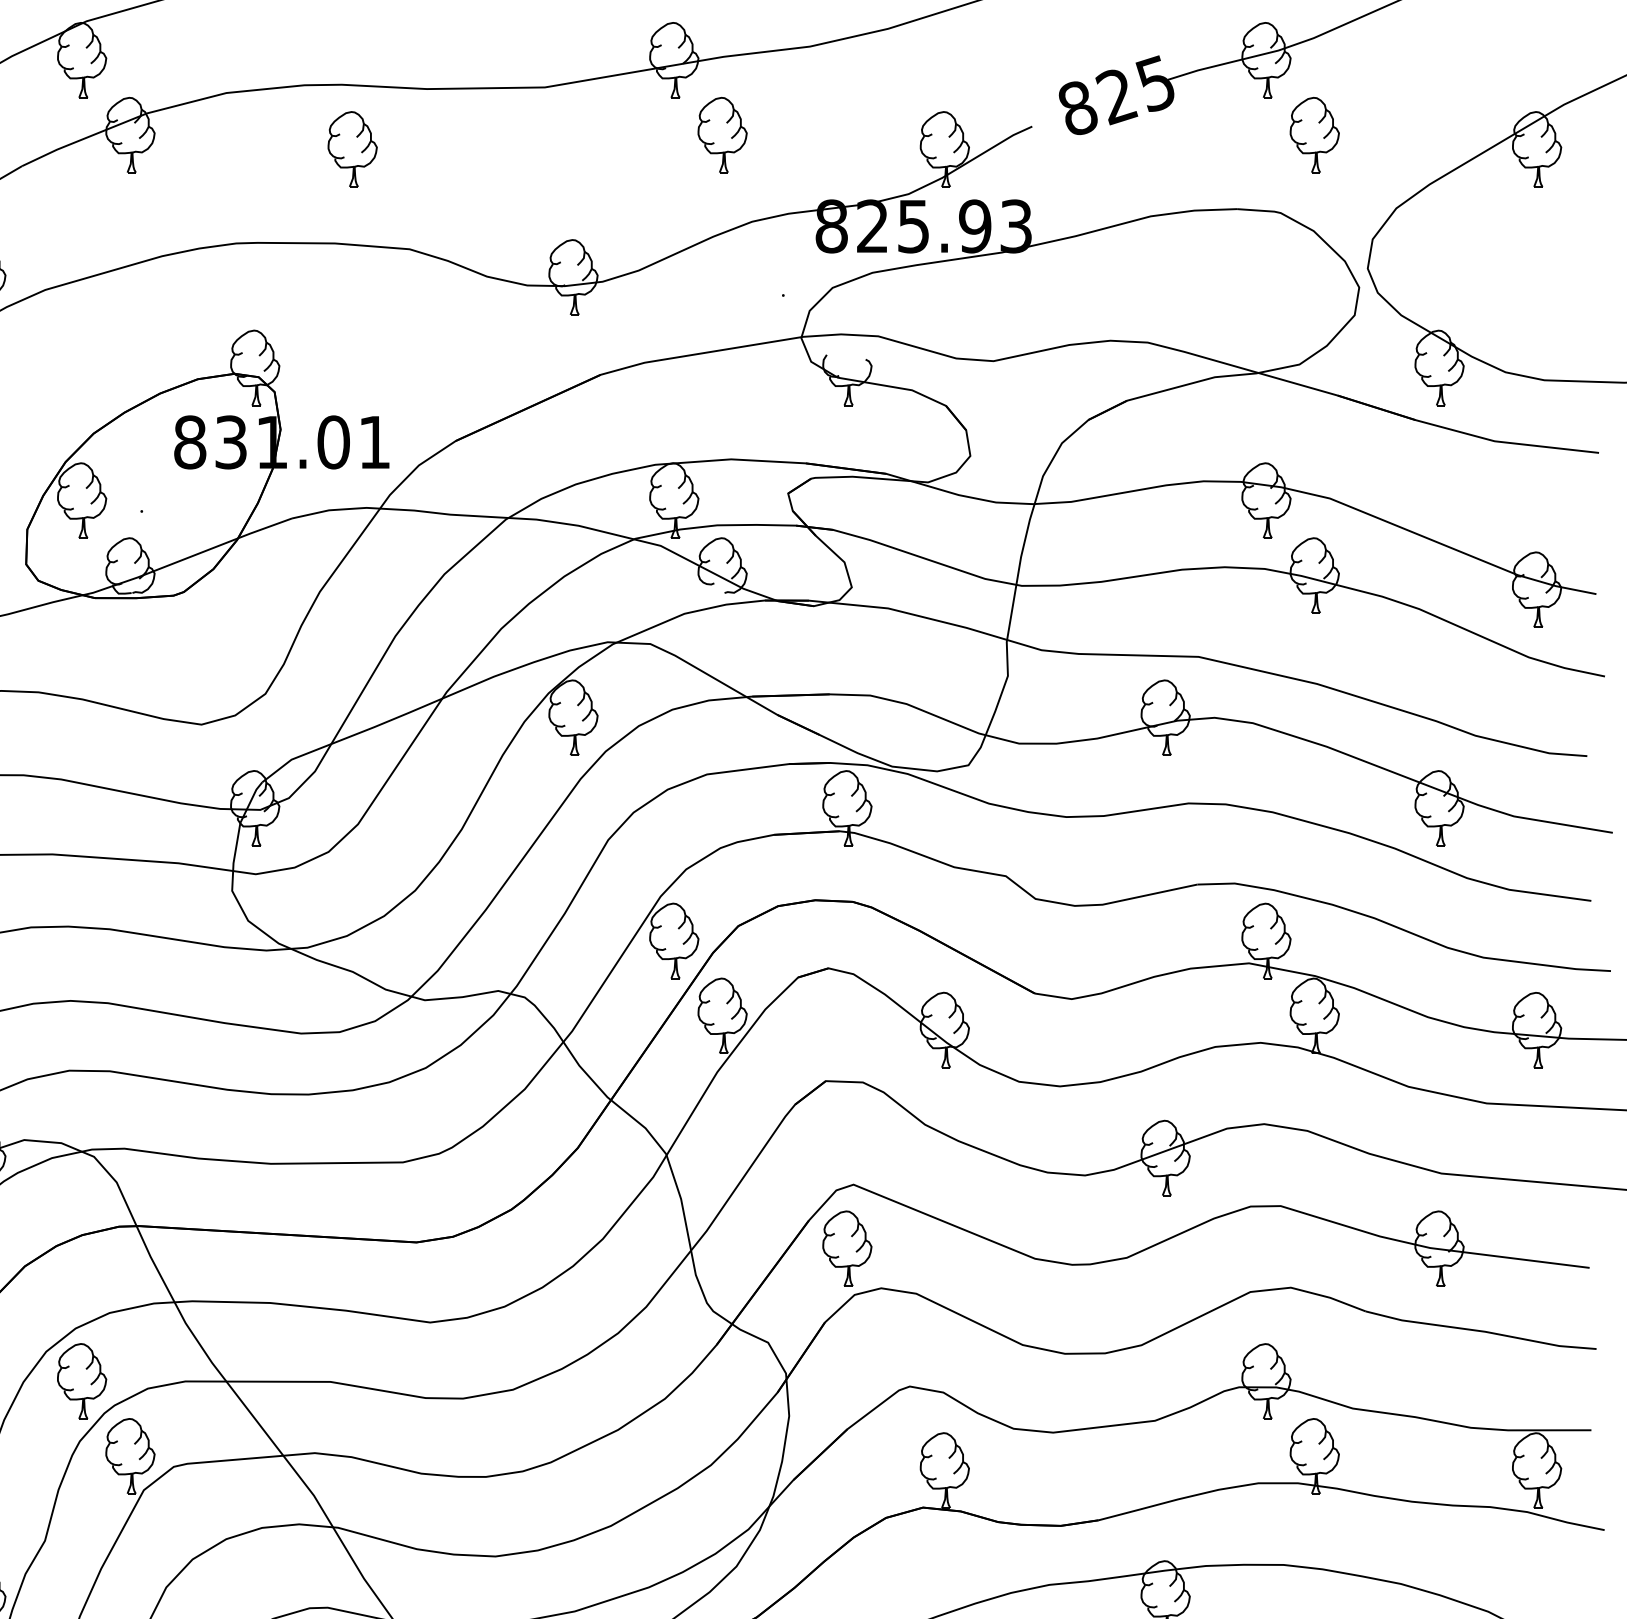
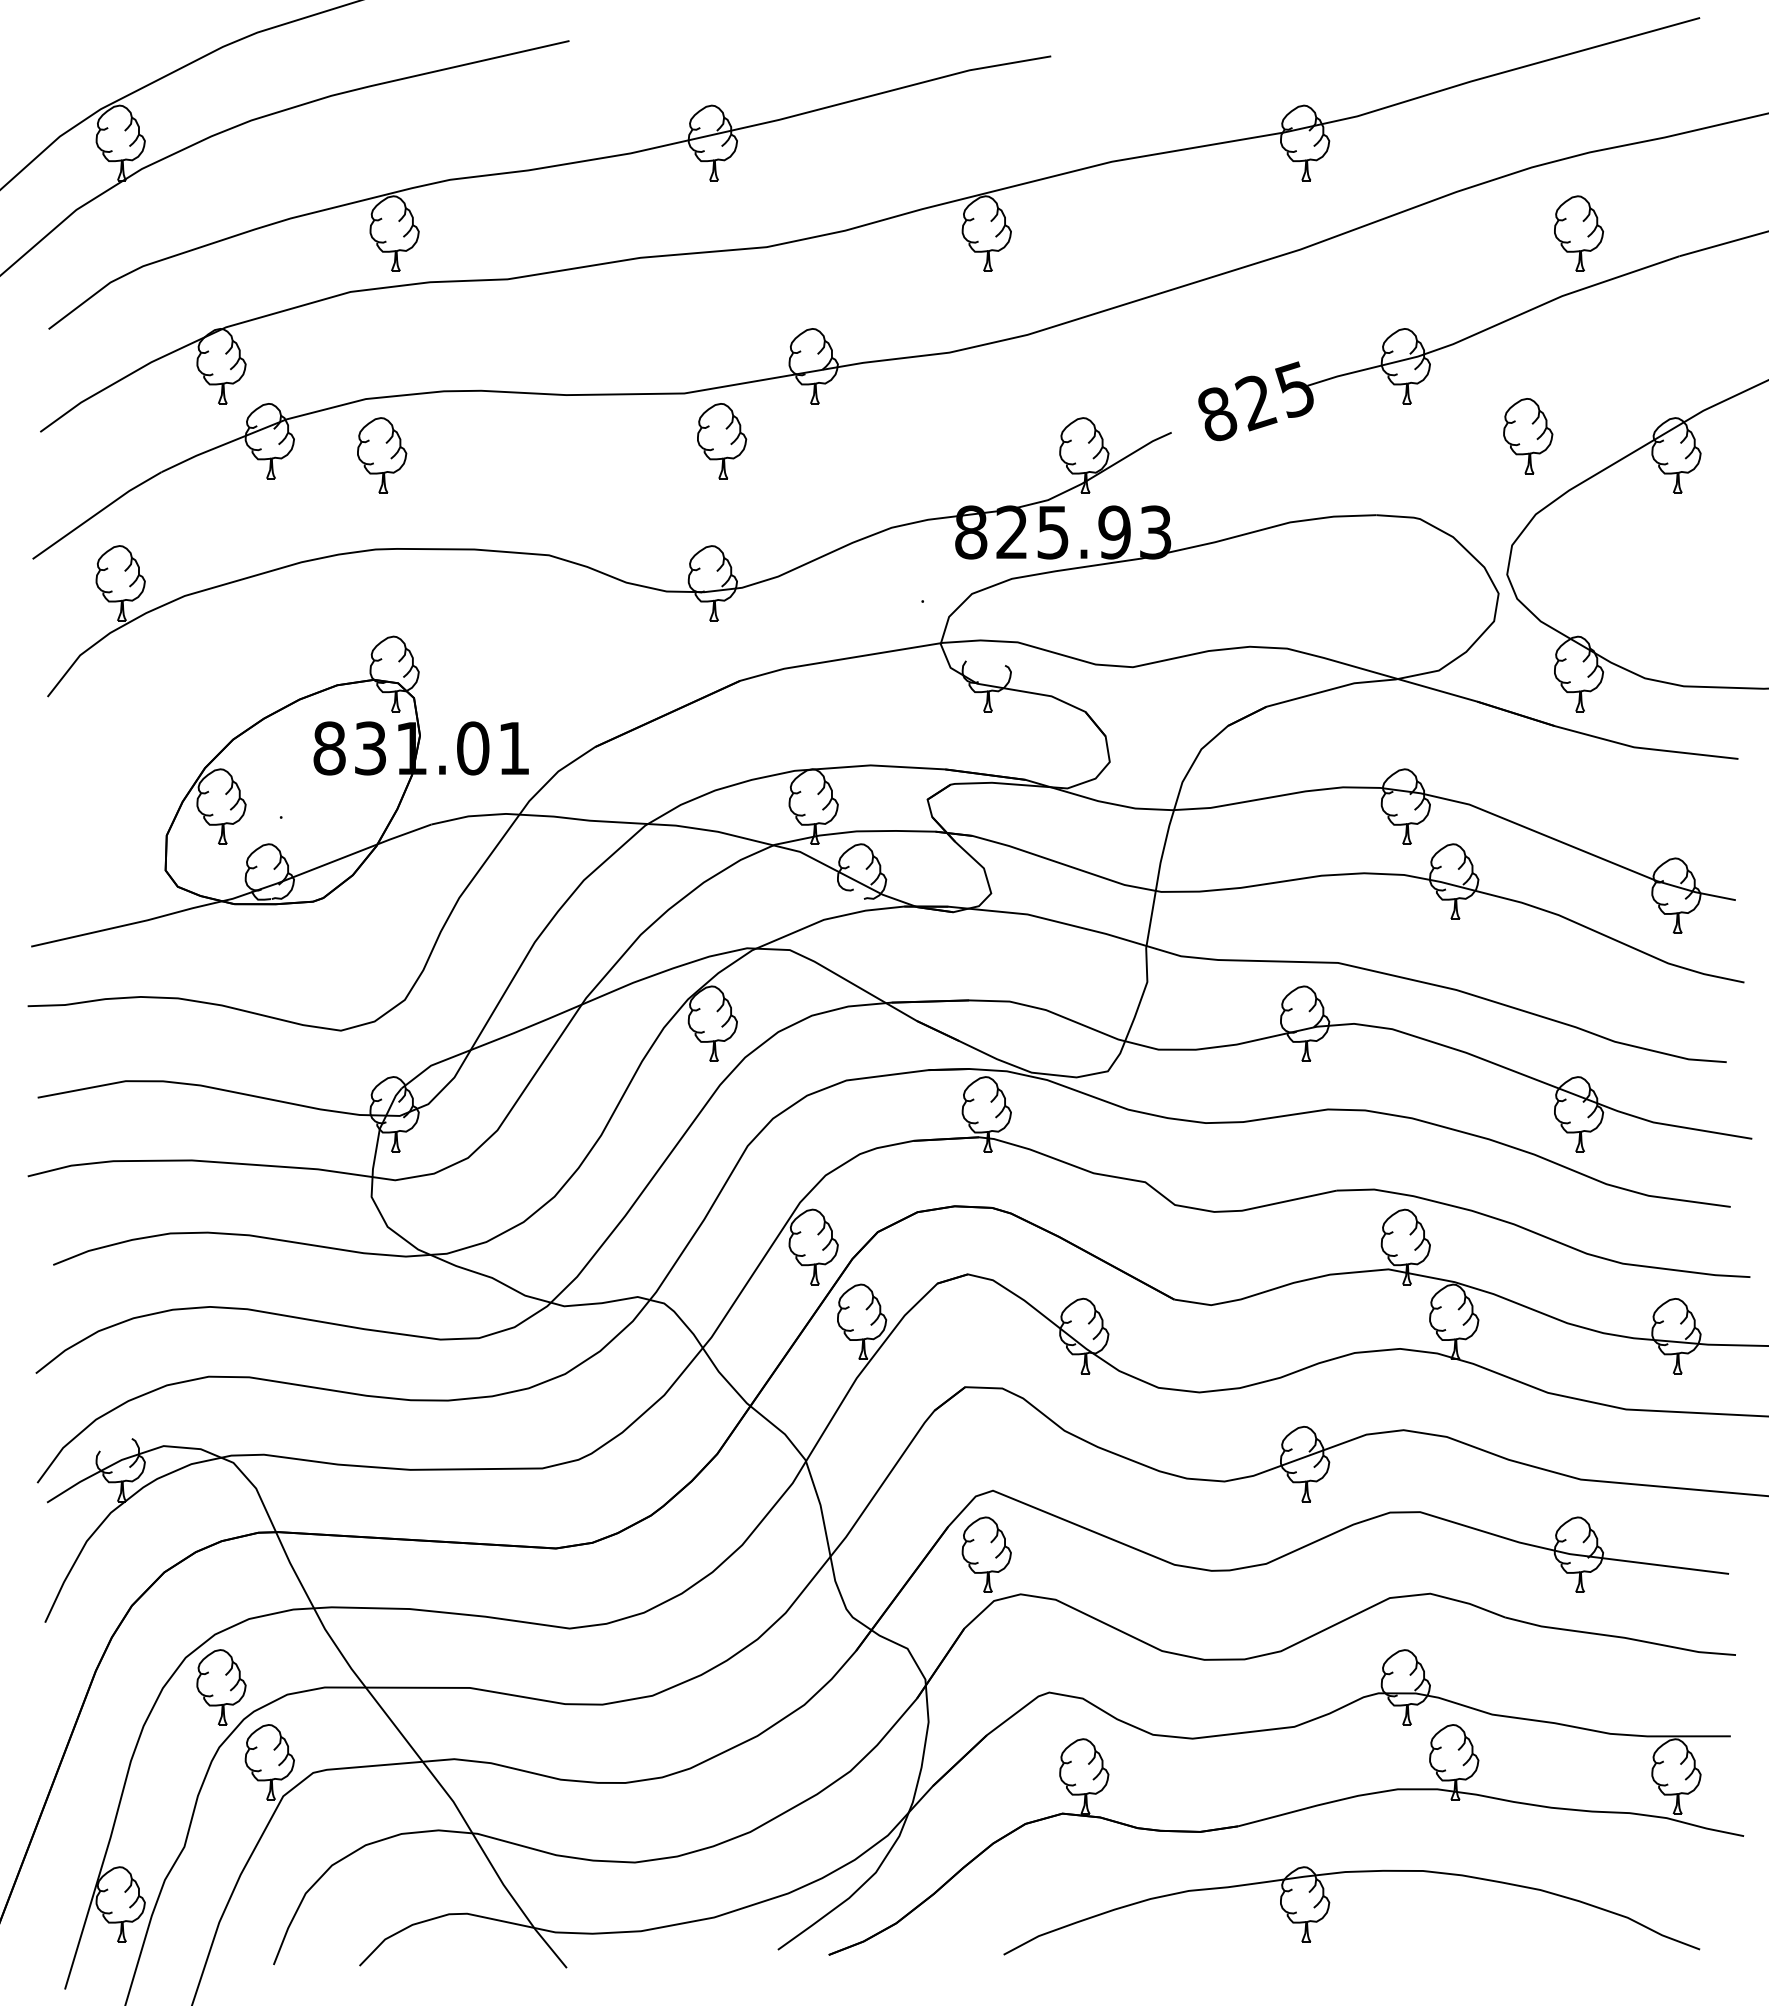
part: (723, 135) -> (722, 441), moved
part: (1315, 135) -> (1528, 436), moved
part: (353, 149) -> (382, 455), moved

